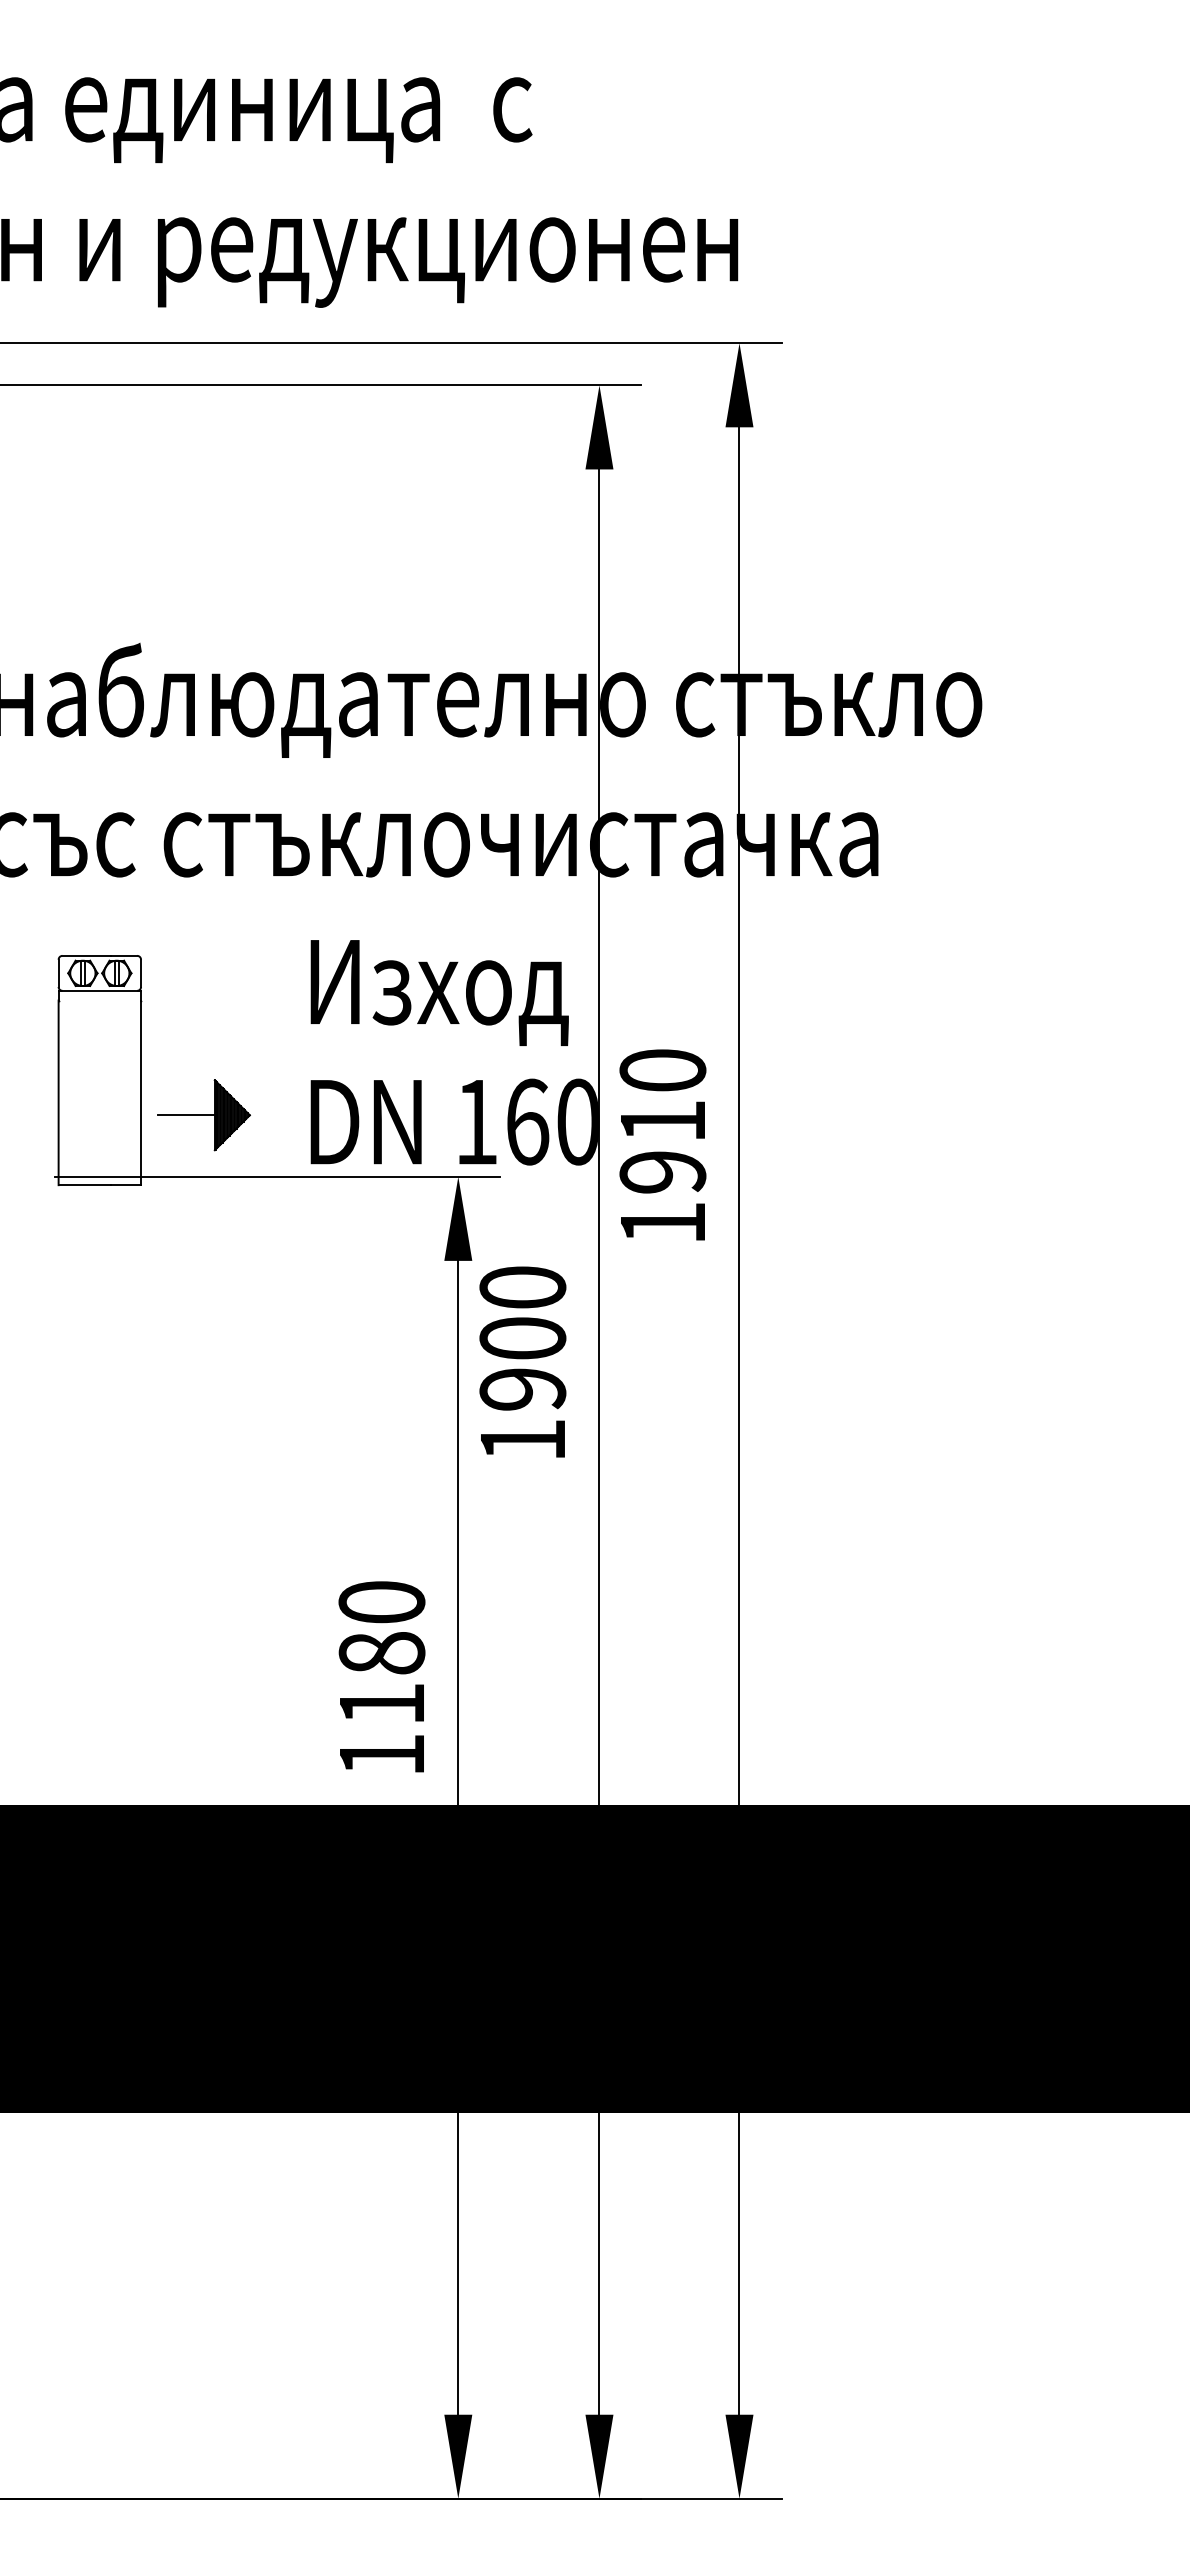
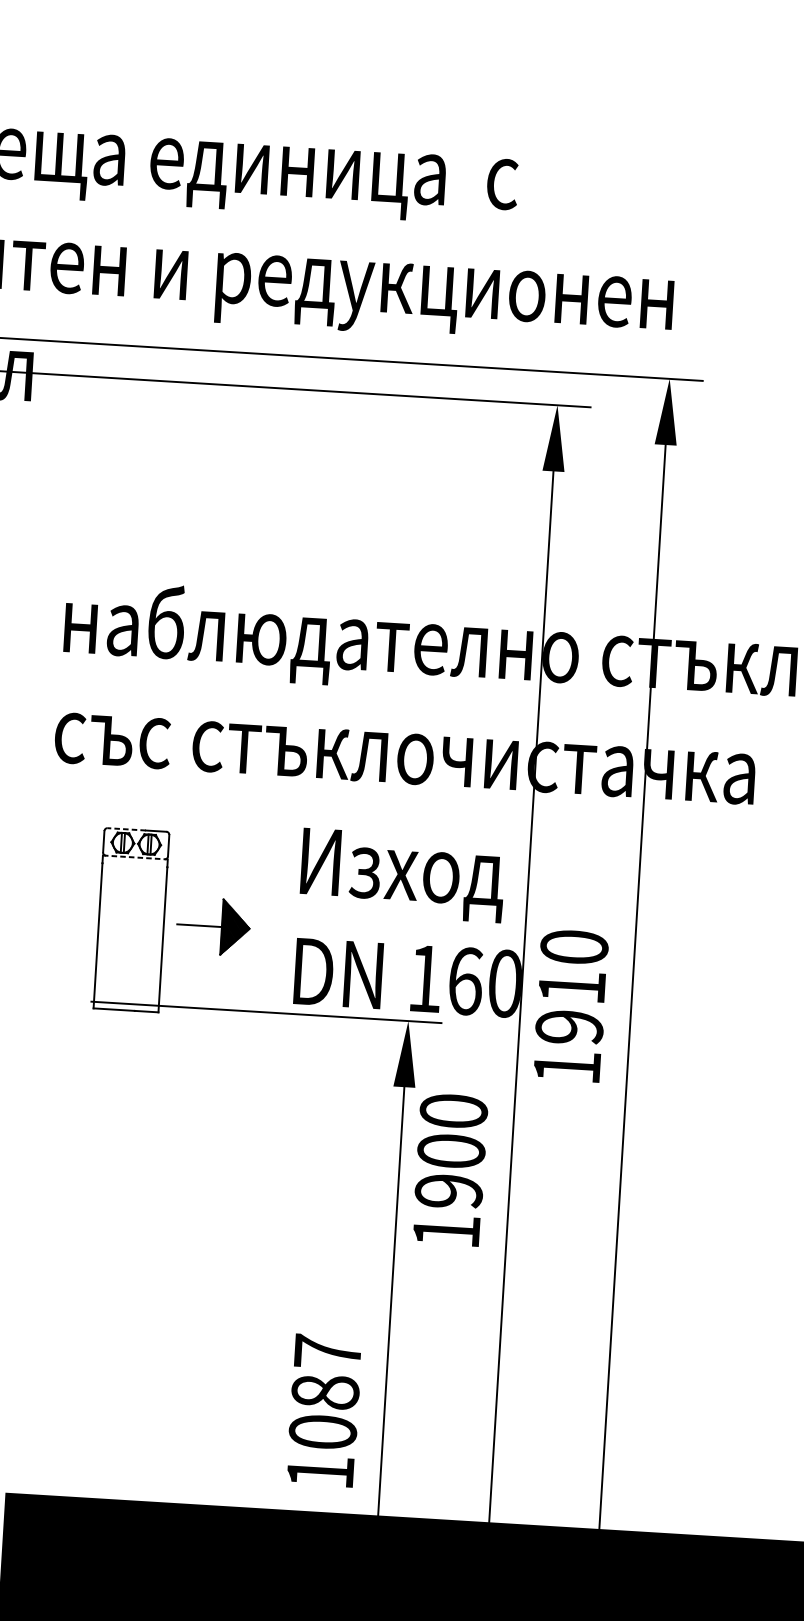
line: (86, 955) -> (126, 829), solid -> dashed
line: (100, 990) -> (135, 857), solid -> dashed
part: (203, 1115) -> (212, 926), moved
text: (381, 1652) -> (325, 1391), 1180 -> 1087

